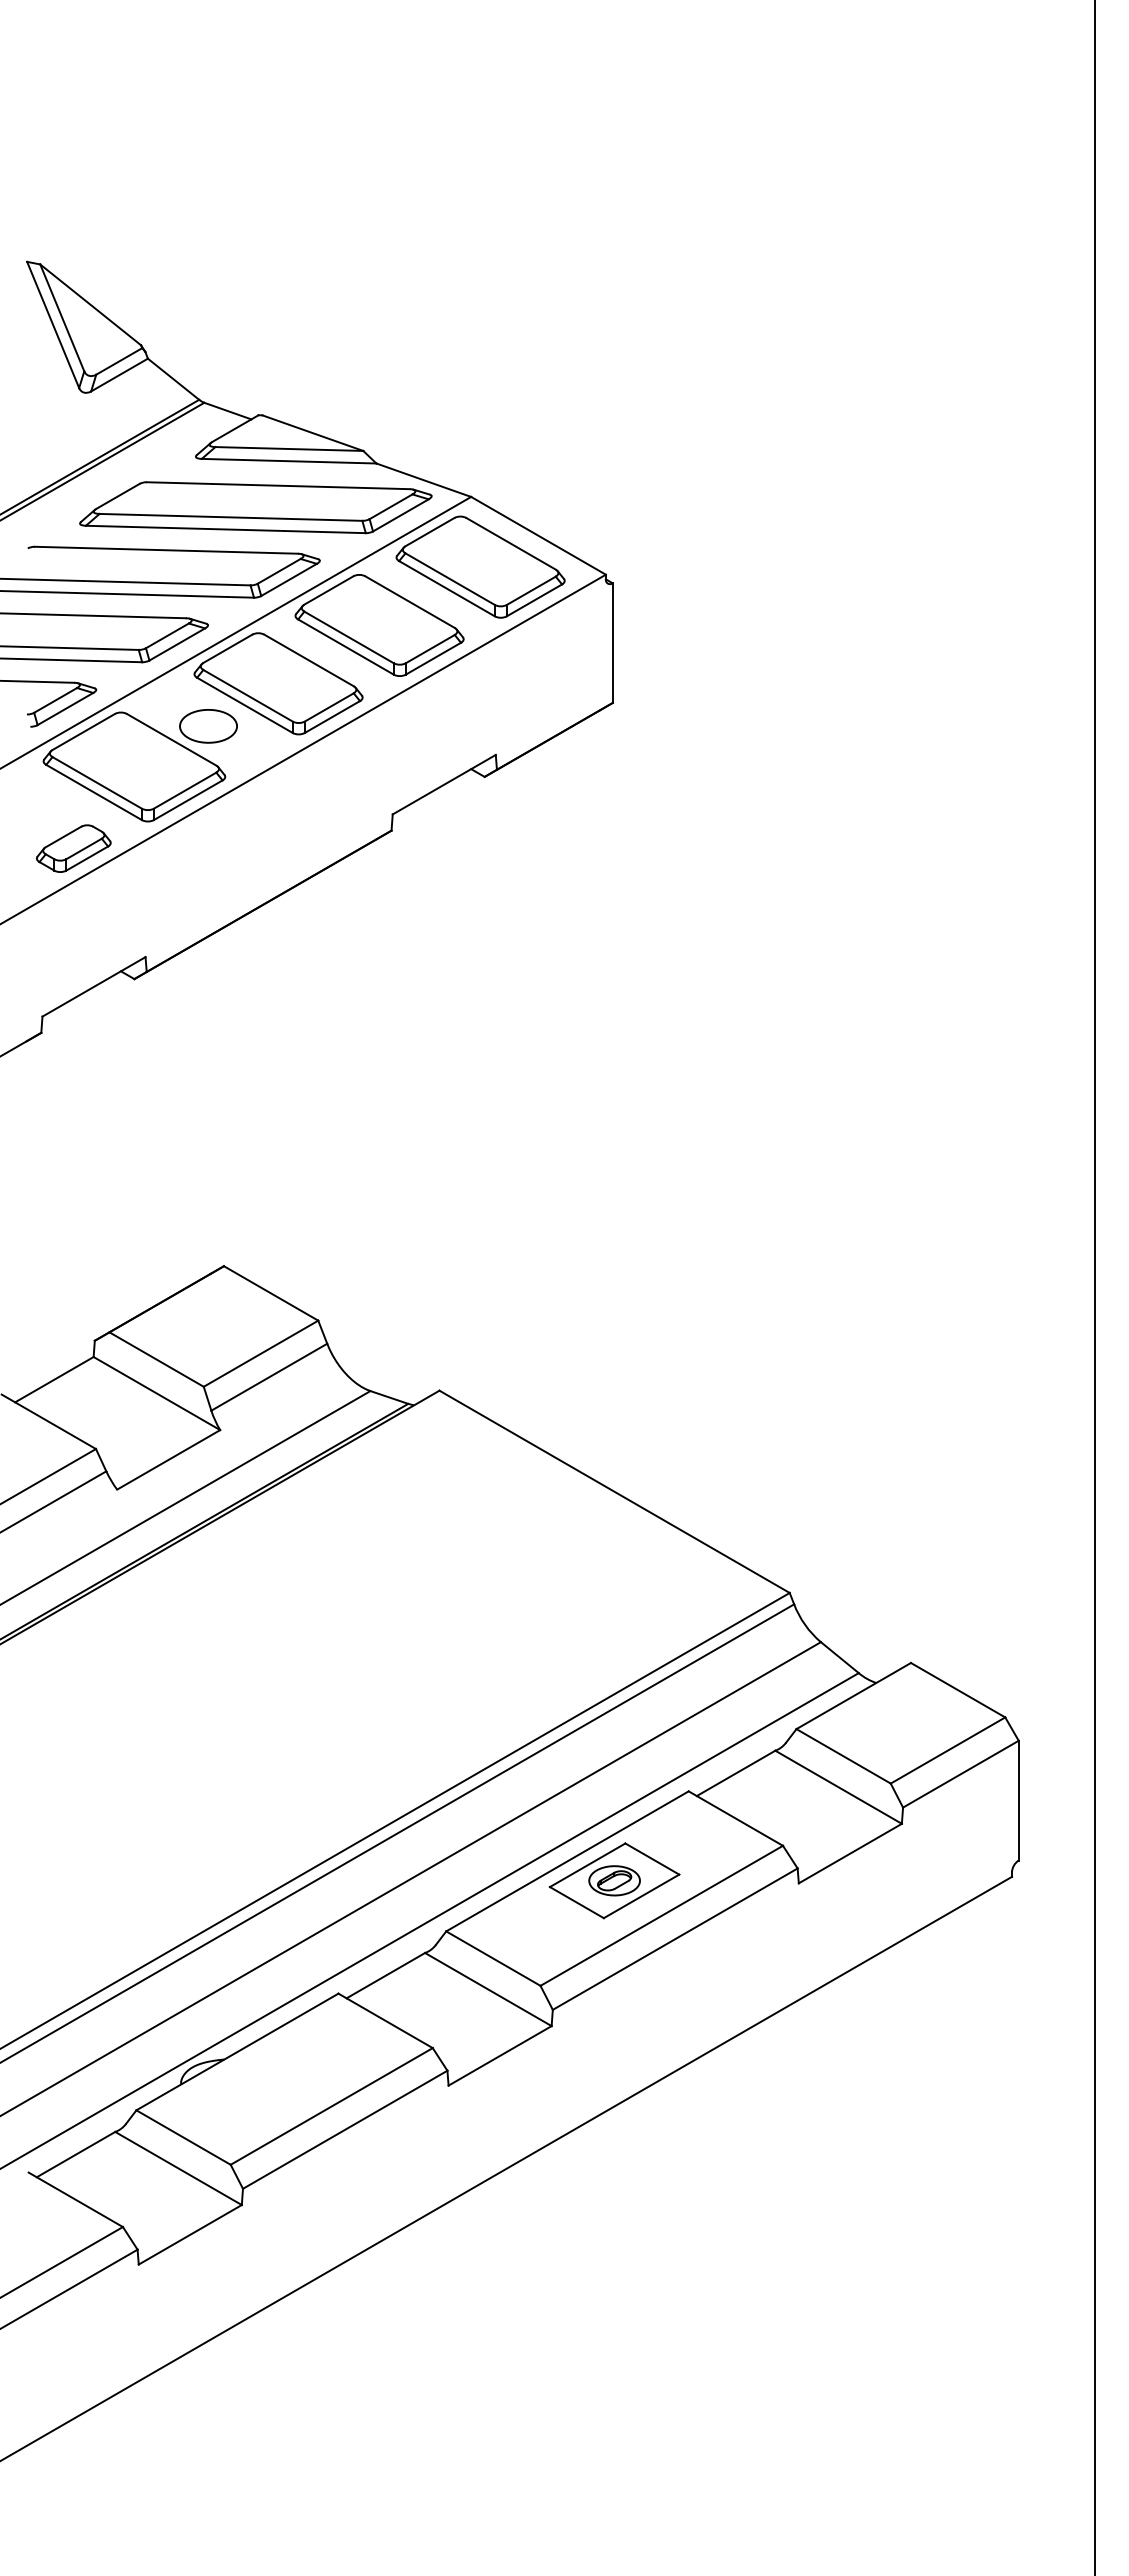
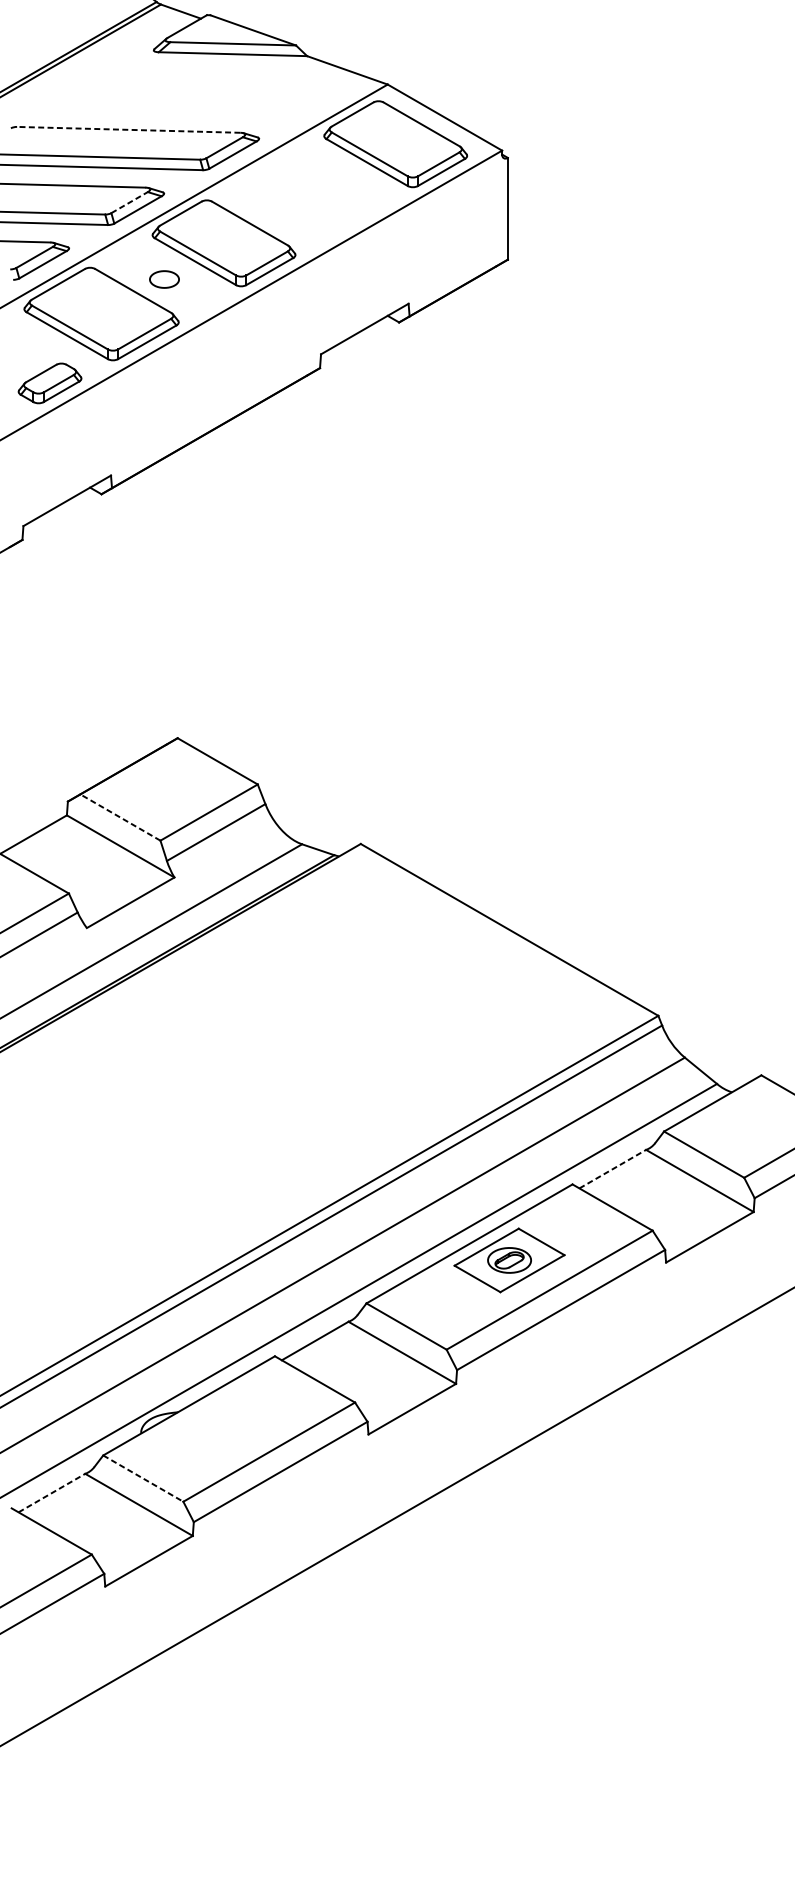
part: (255, 507) -> (204, 93), removed
line: (165, 550) -> (127, 130), solid -> dashed
part: (379, 625) -> (309, 193), removed
line: (167, 635) -> (129, 202), solid -> dashed
part: (208, 726) -> (164, 279), size x0.6
line: (156, 1359) -> (120, 817), solid -> dashed
line: (736, 1773) -> (613, 1169), solid -> dashed
line: (184, 2137) -> (144, 1478), solid -> dashed
line: (76, 2154) -> (52, 1492), solid -> dashed

